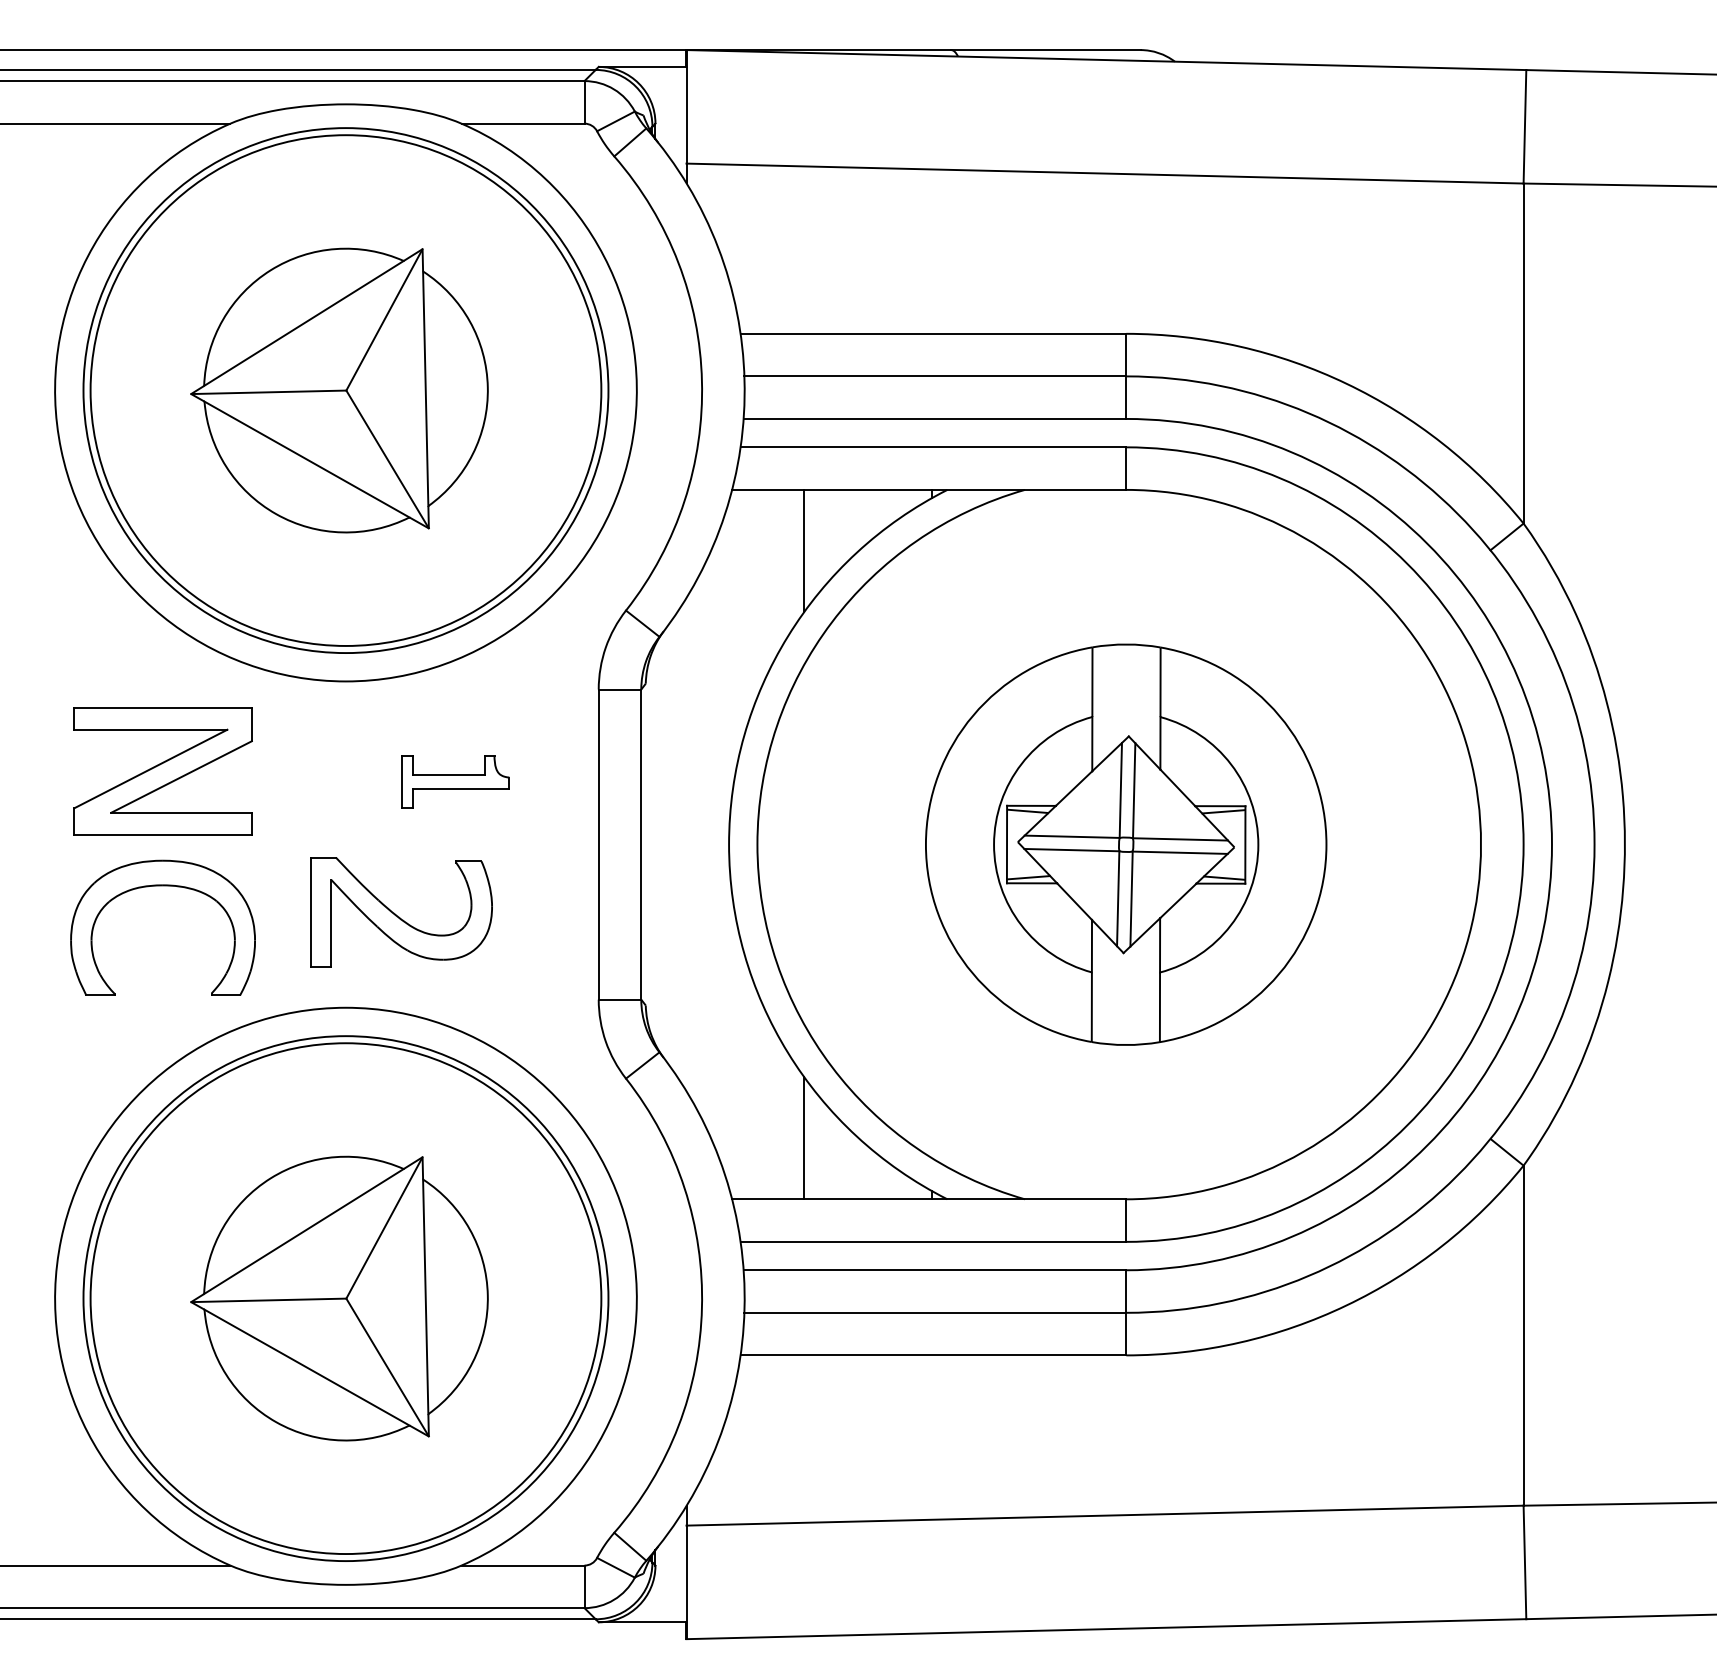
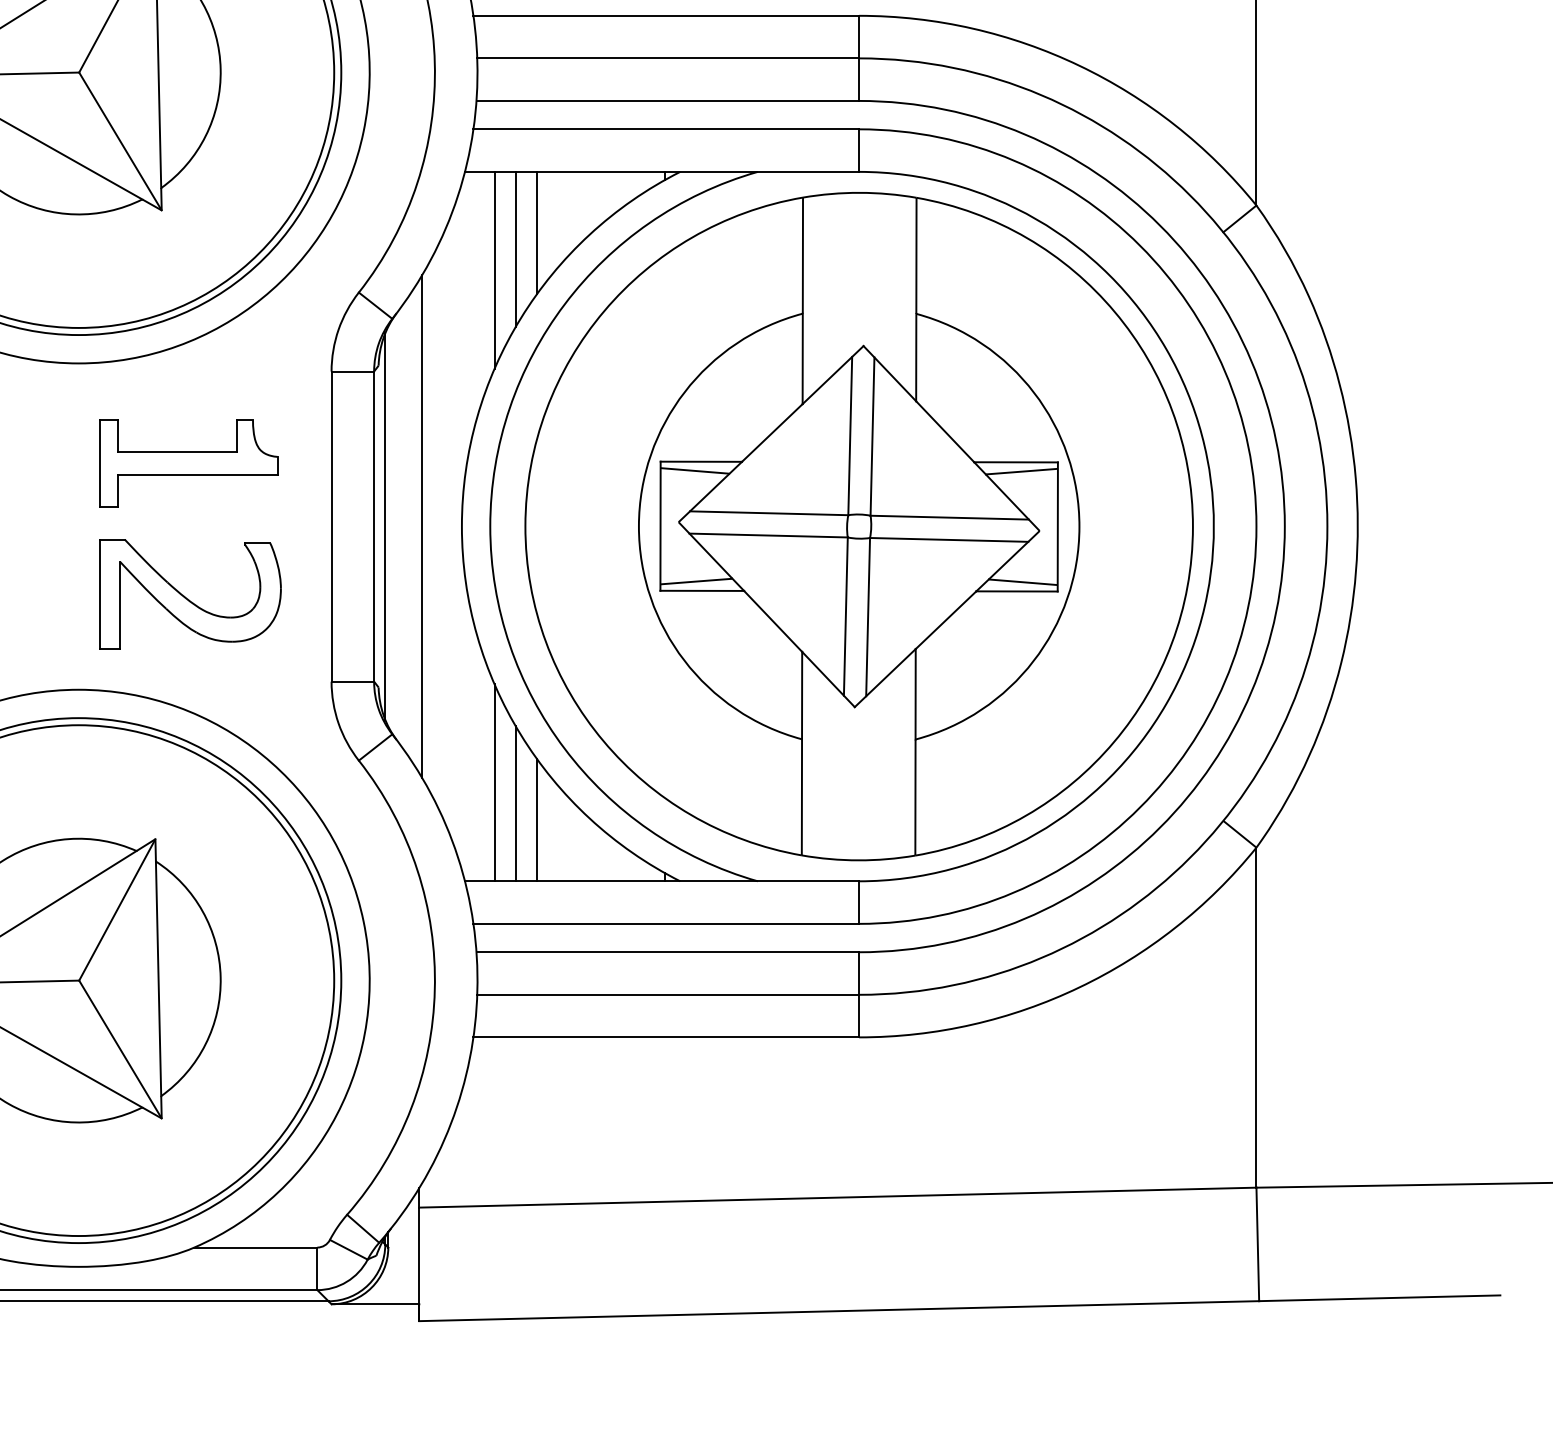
line: (782, 566) -> (515, 248), added
line: (761, 587) -> (494, 269), added
part: (455, 781) -> (188, 463), size x1.67
line: (652, 844) -> (385, 526), added
line: (689, 844) -> (422, 526), added
part: (1125, 844) -> (858, 526), size x1.67
part: (401, 912) -> (190, 594), moved
line: (761, 1100) -> (494, 782), added
line: (782, 1121) -> (515, 803), added

